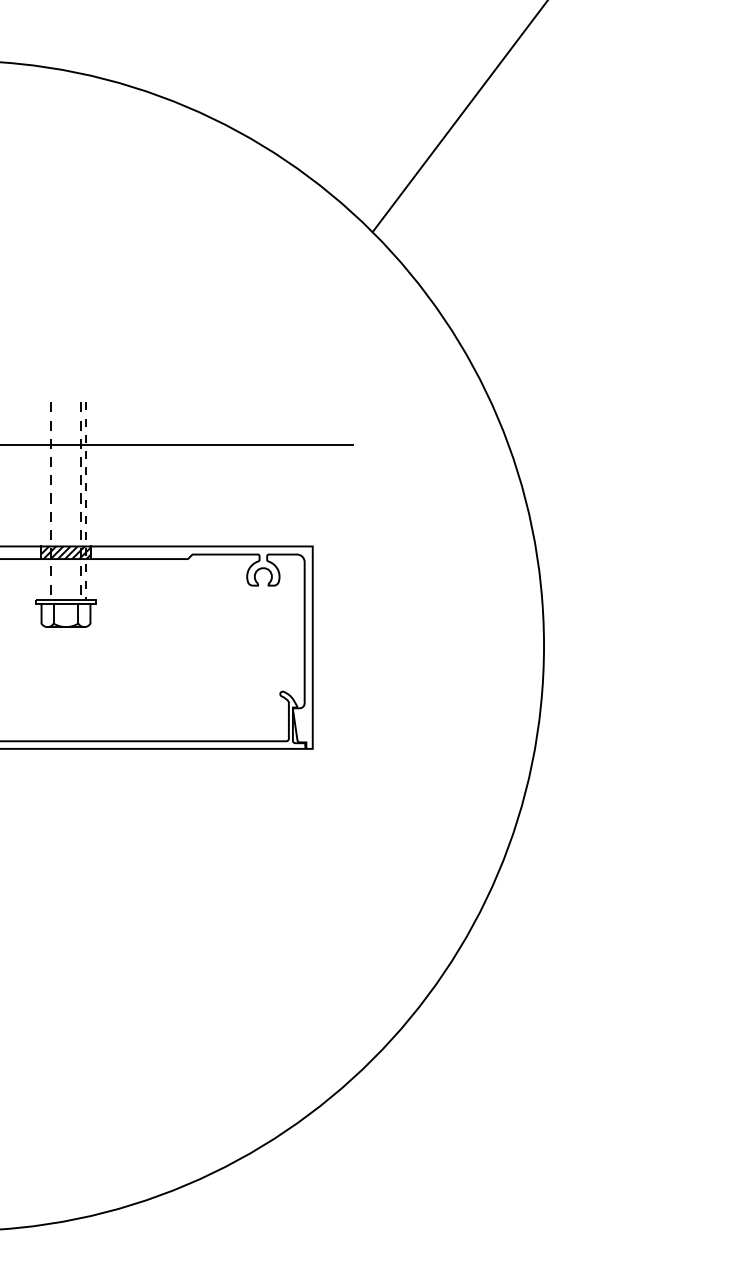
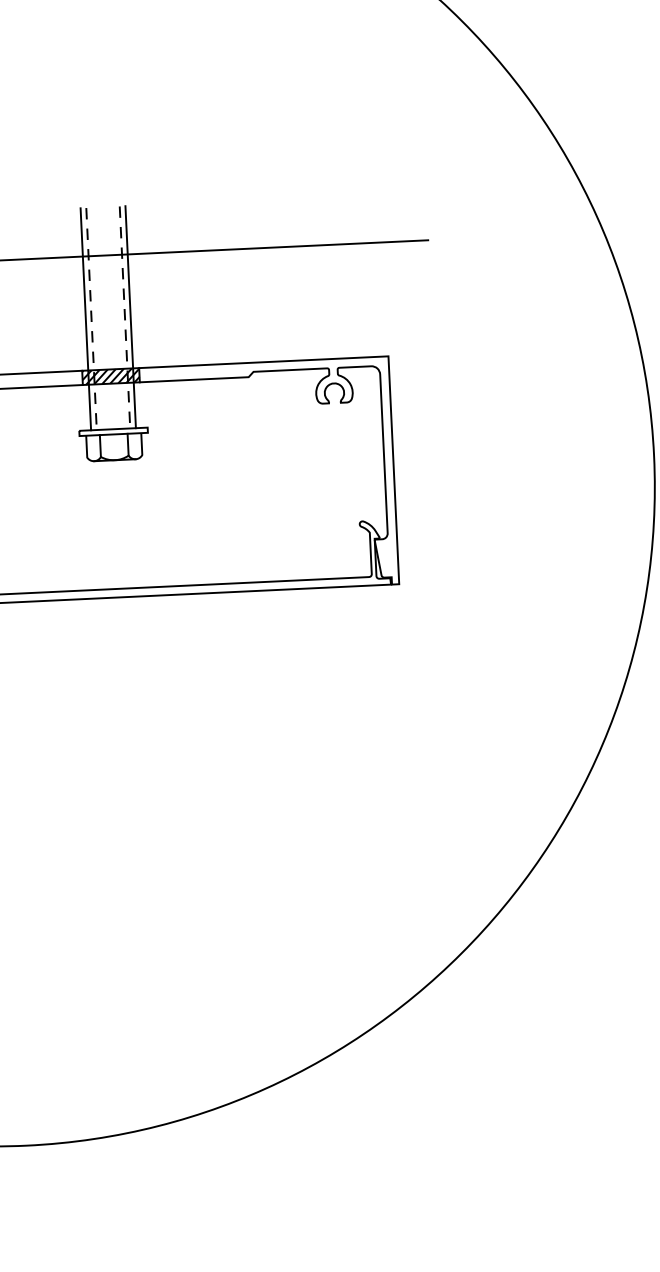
line: (46, 500) -> (86, 318), added
line: (85, 500) -> (130, 316), dashed -> solid

